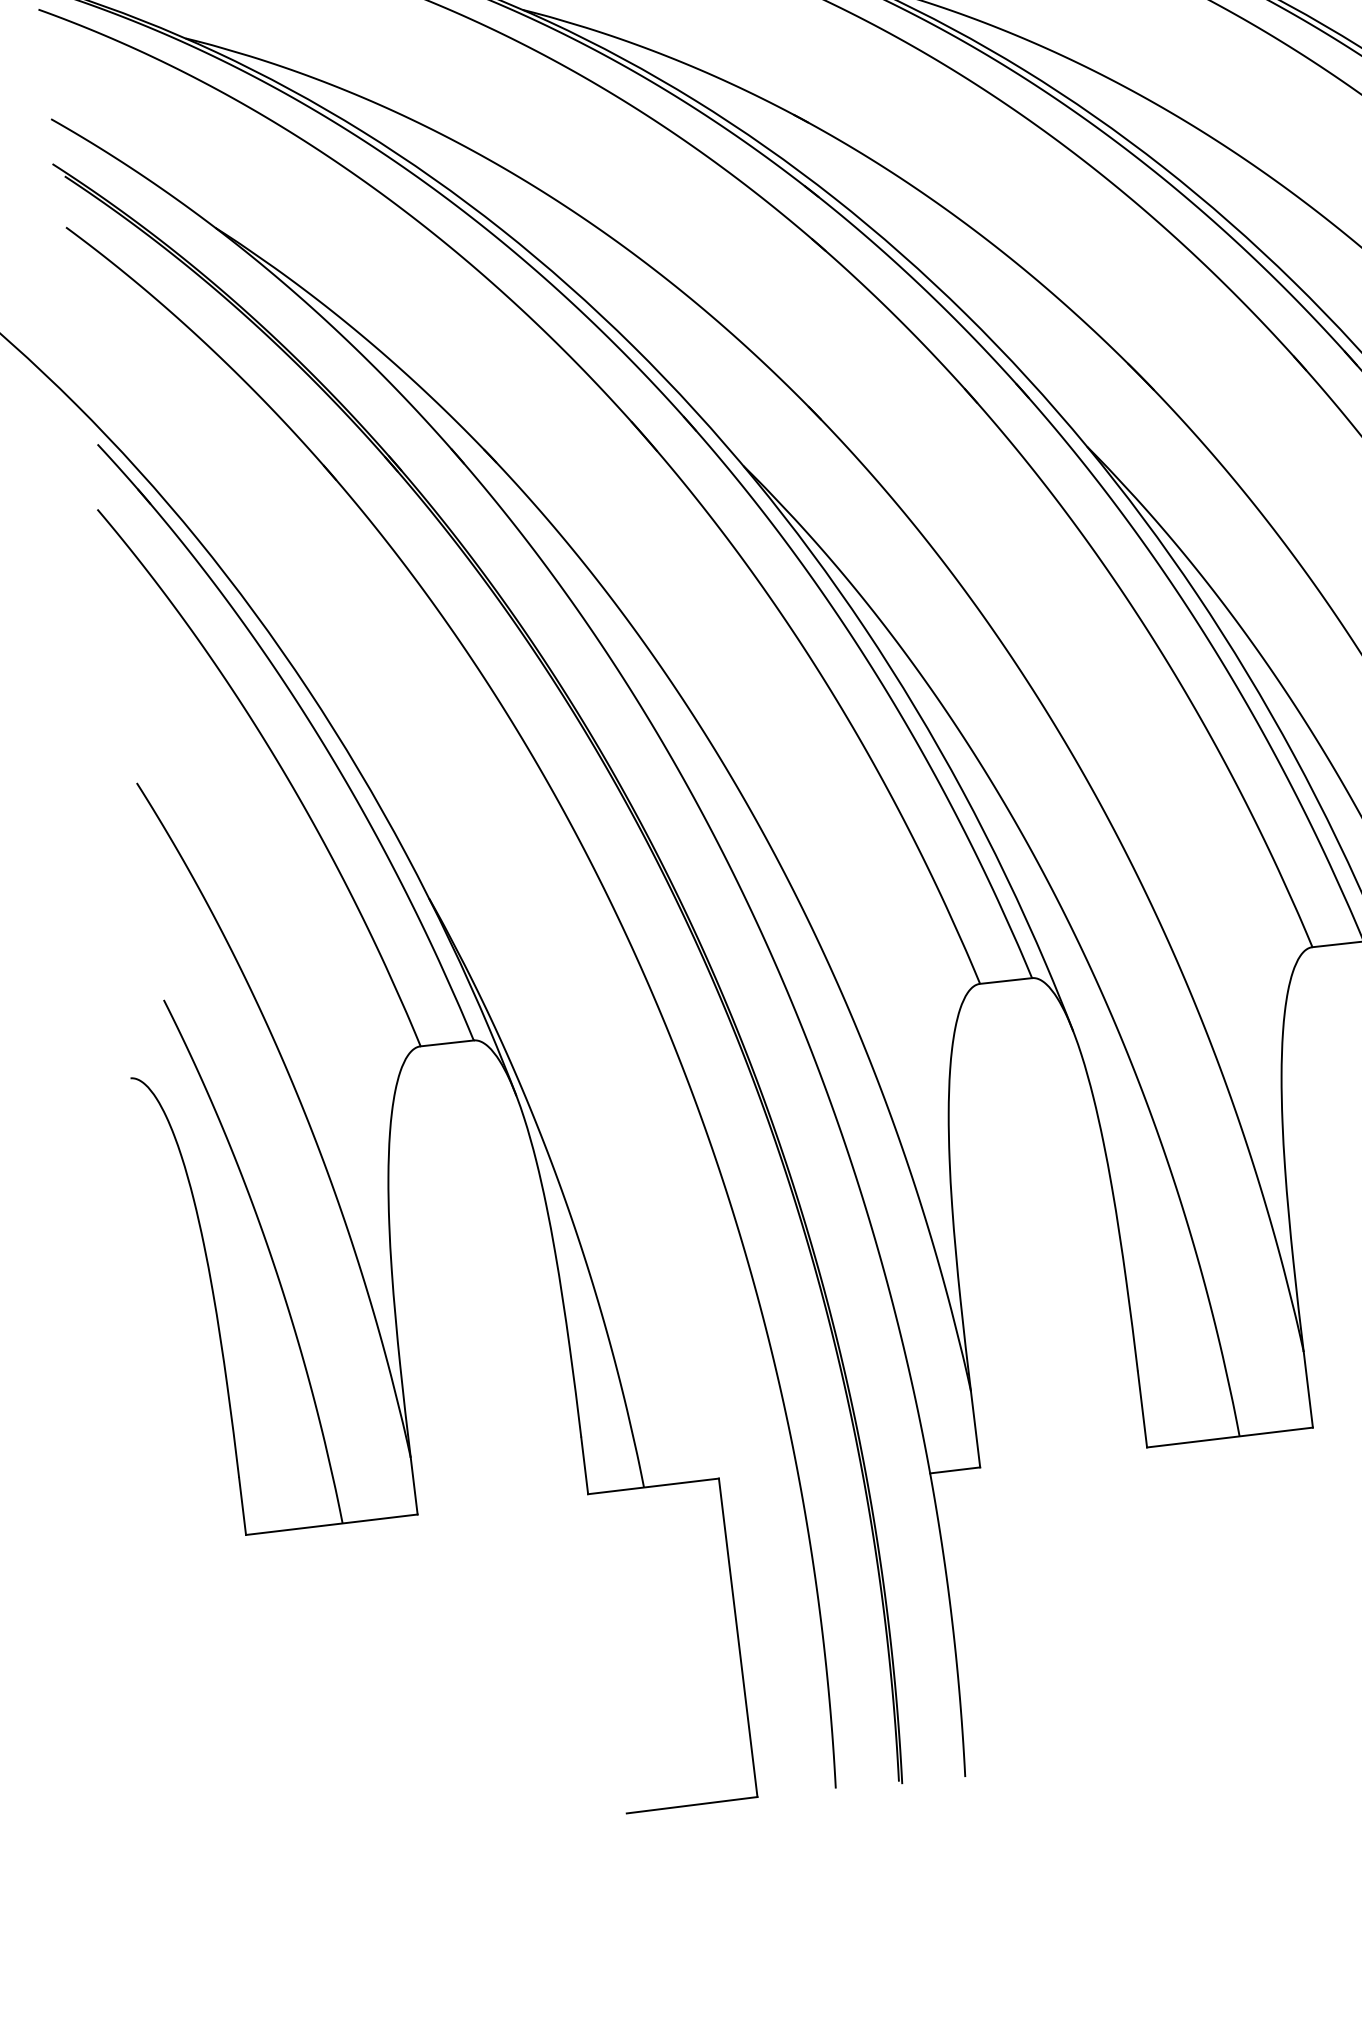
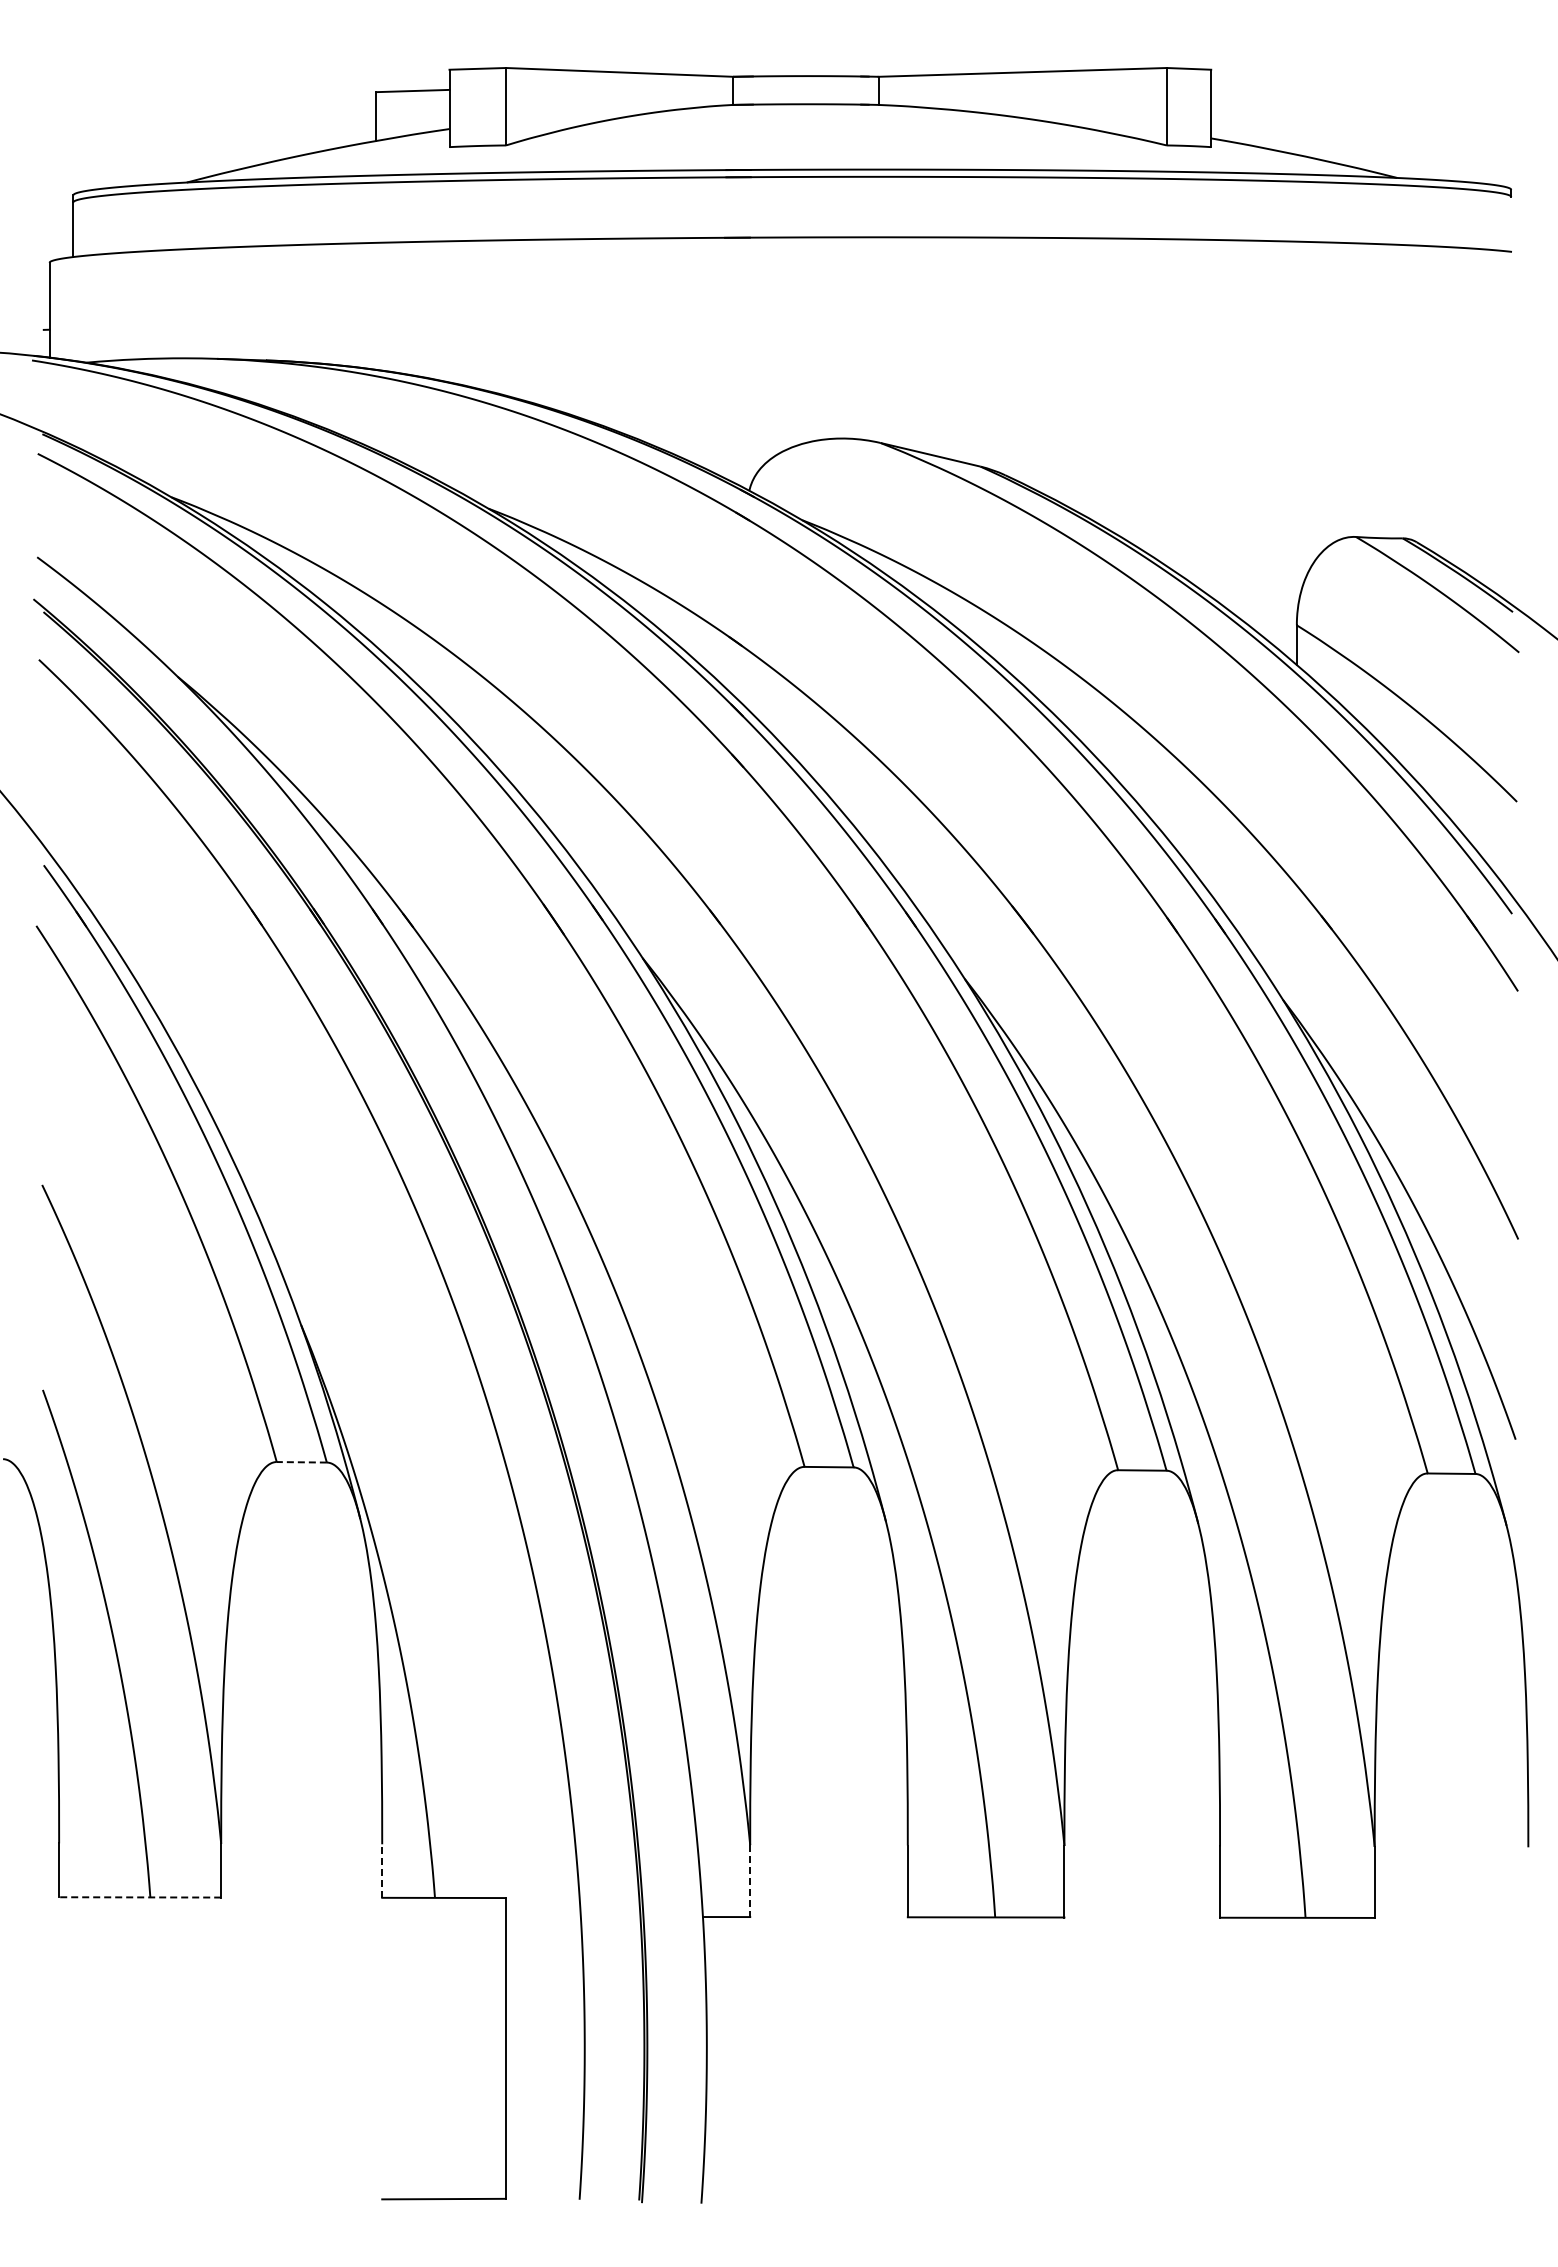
line: (446, 1043) -> (301, 1462), solid -> dashed
line: (975, 1429) -> (750, 1881), solid -> dashed
line: (585, 1466) -> (382, 1871), solid -> dashed
line: (331, 1524) -> (139, 1897), solid -> dashed

